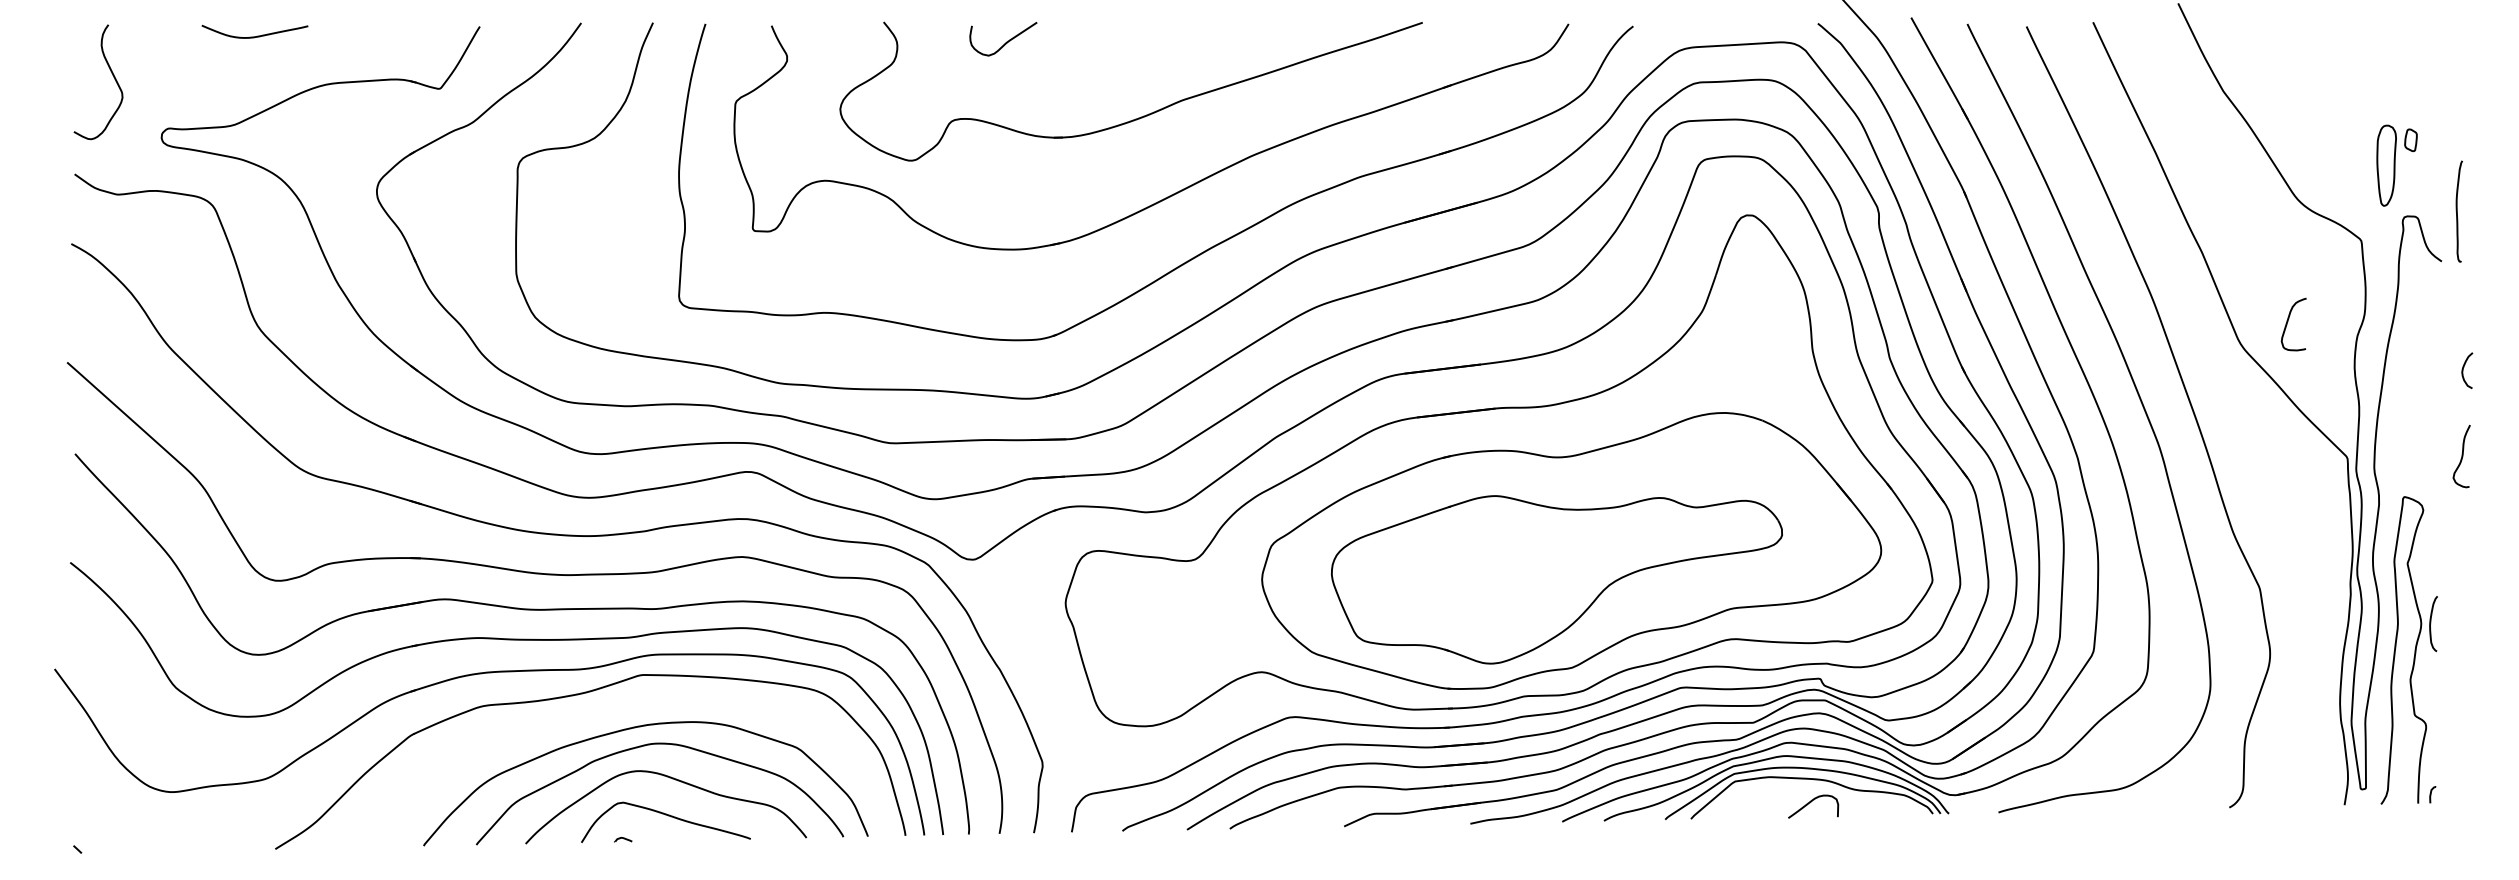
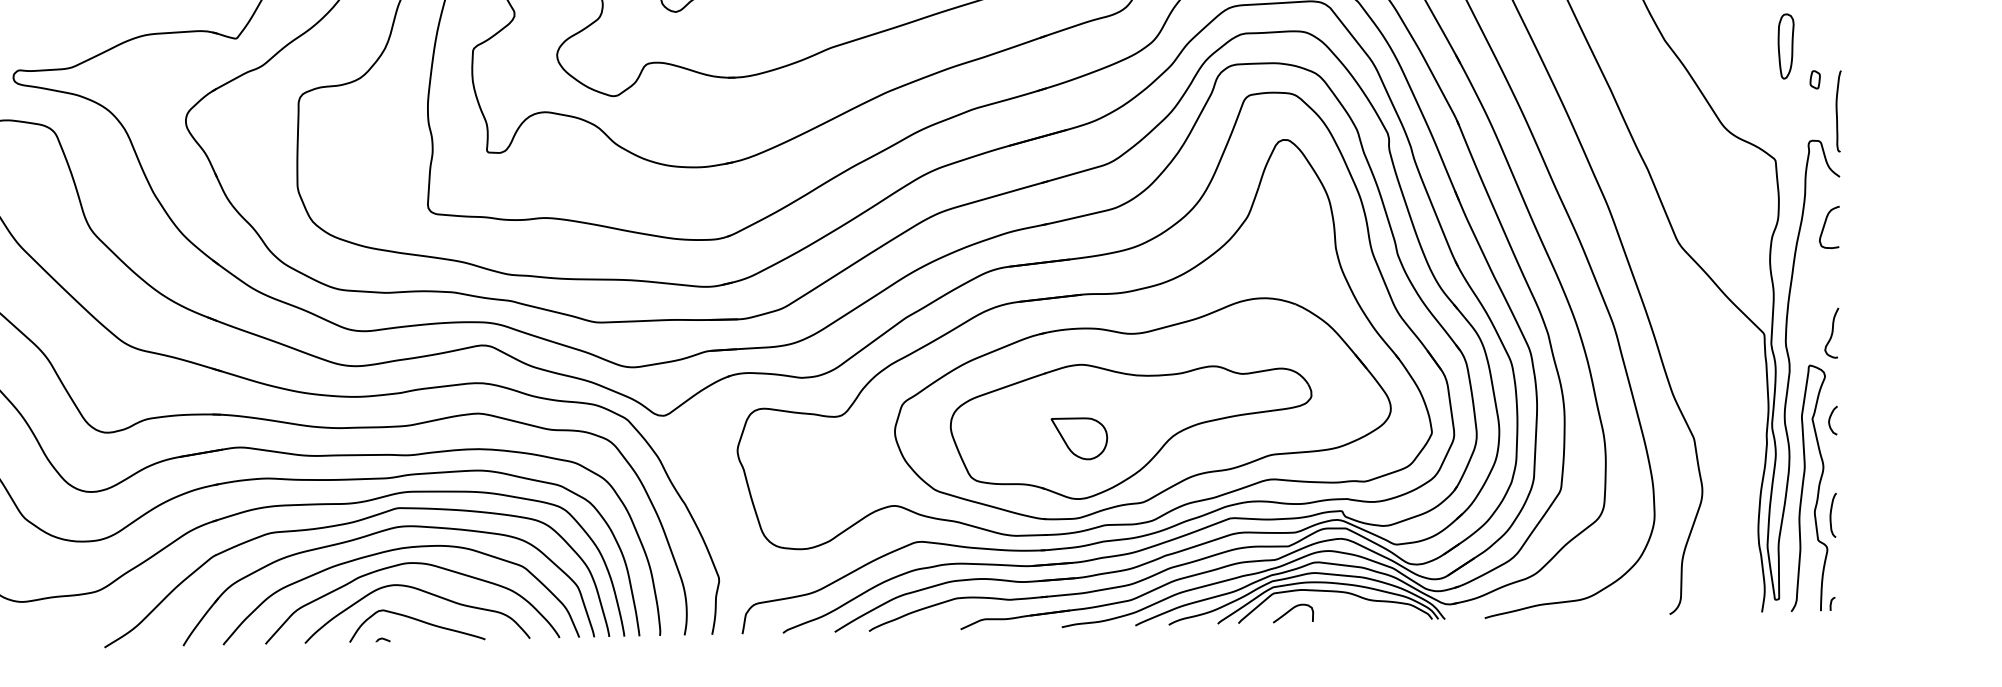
part: (2386, 165) -> (1785, 46), moved
curve: (2457, 211) -> (1837, 111), moved
curve: (2288, 321) -> (1825, 224), moved
curve: (2463, 370) -> (1830, 420), moved
curve: (2461, 456) -> (1831, 333), moved
part: (1491, 588) -> (1078, 438), added
curve: (2431, 623) -> (1831, 514), moved
part: (610, 708) -> (373, 534), added
curve: (1810, 803) -> (1290, 611), moved

